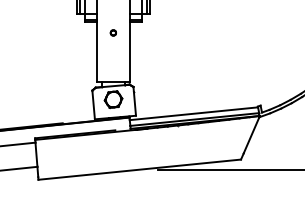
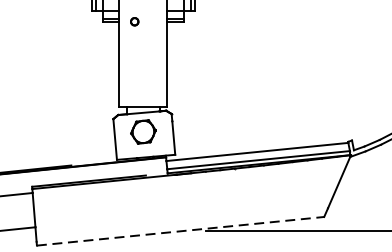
part: (112, 32) -> (133, 21), moved
line: (139, 169) -> (180, 231), solid -> dashed

